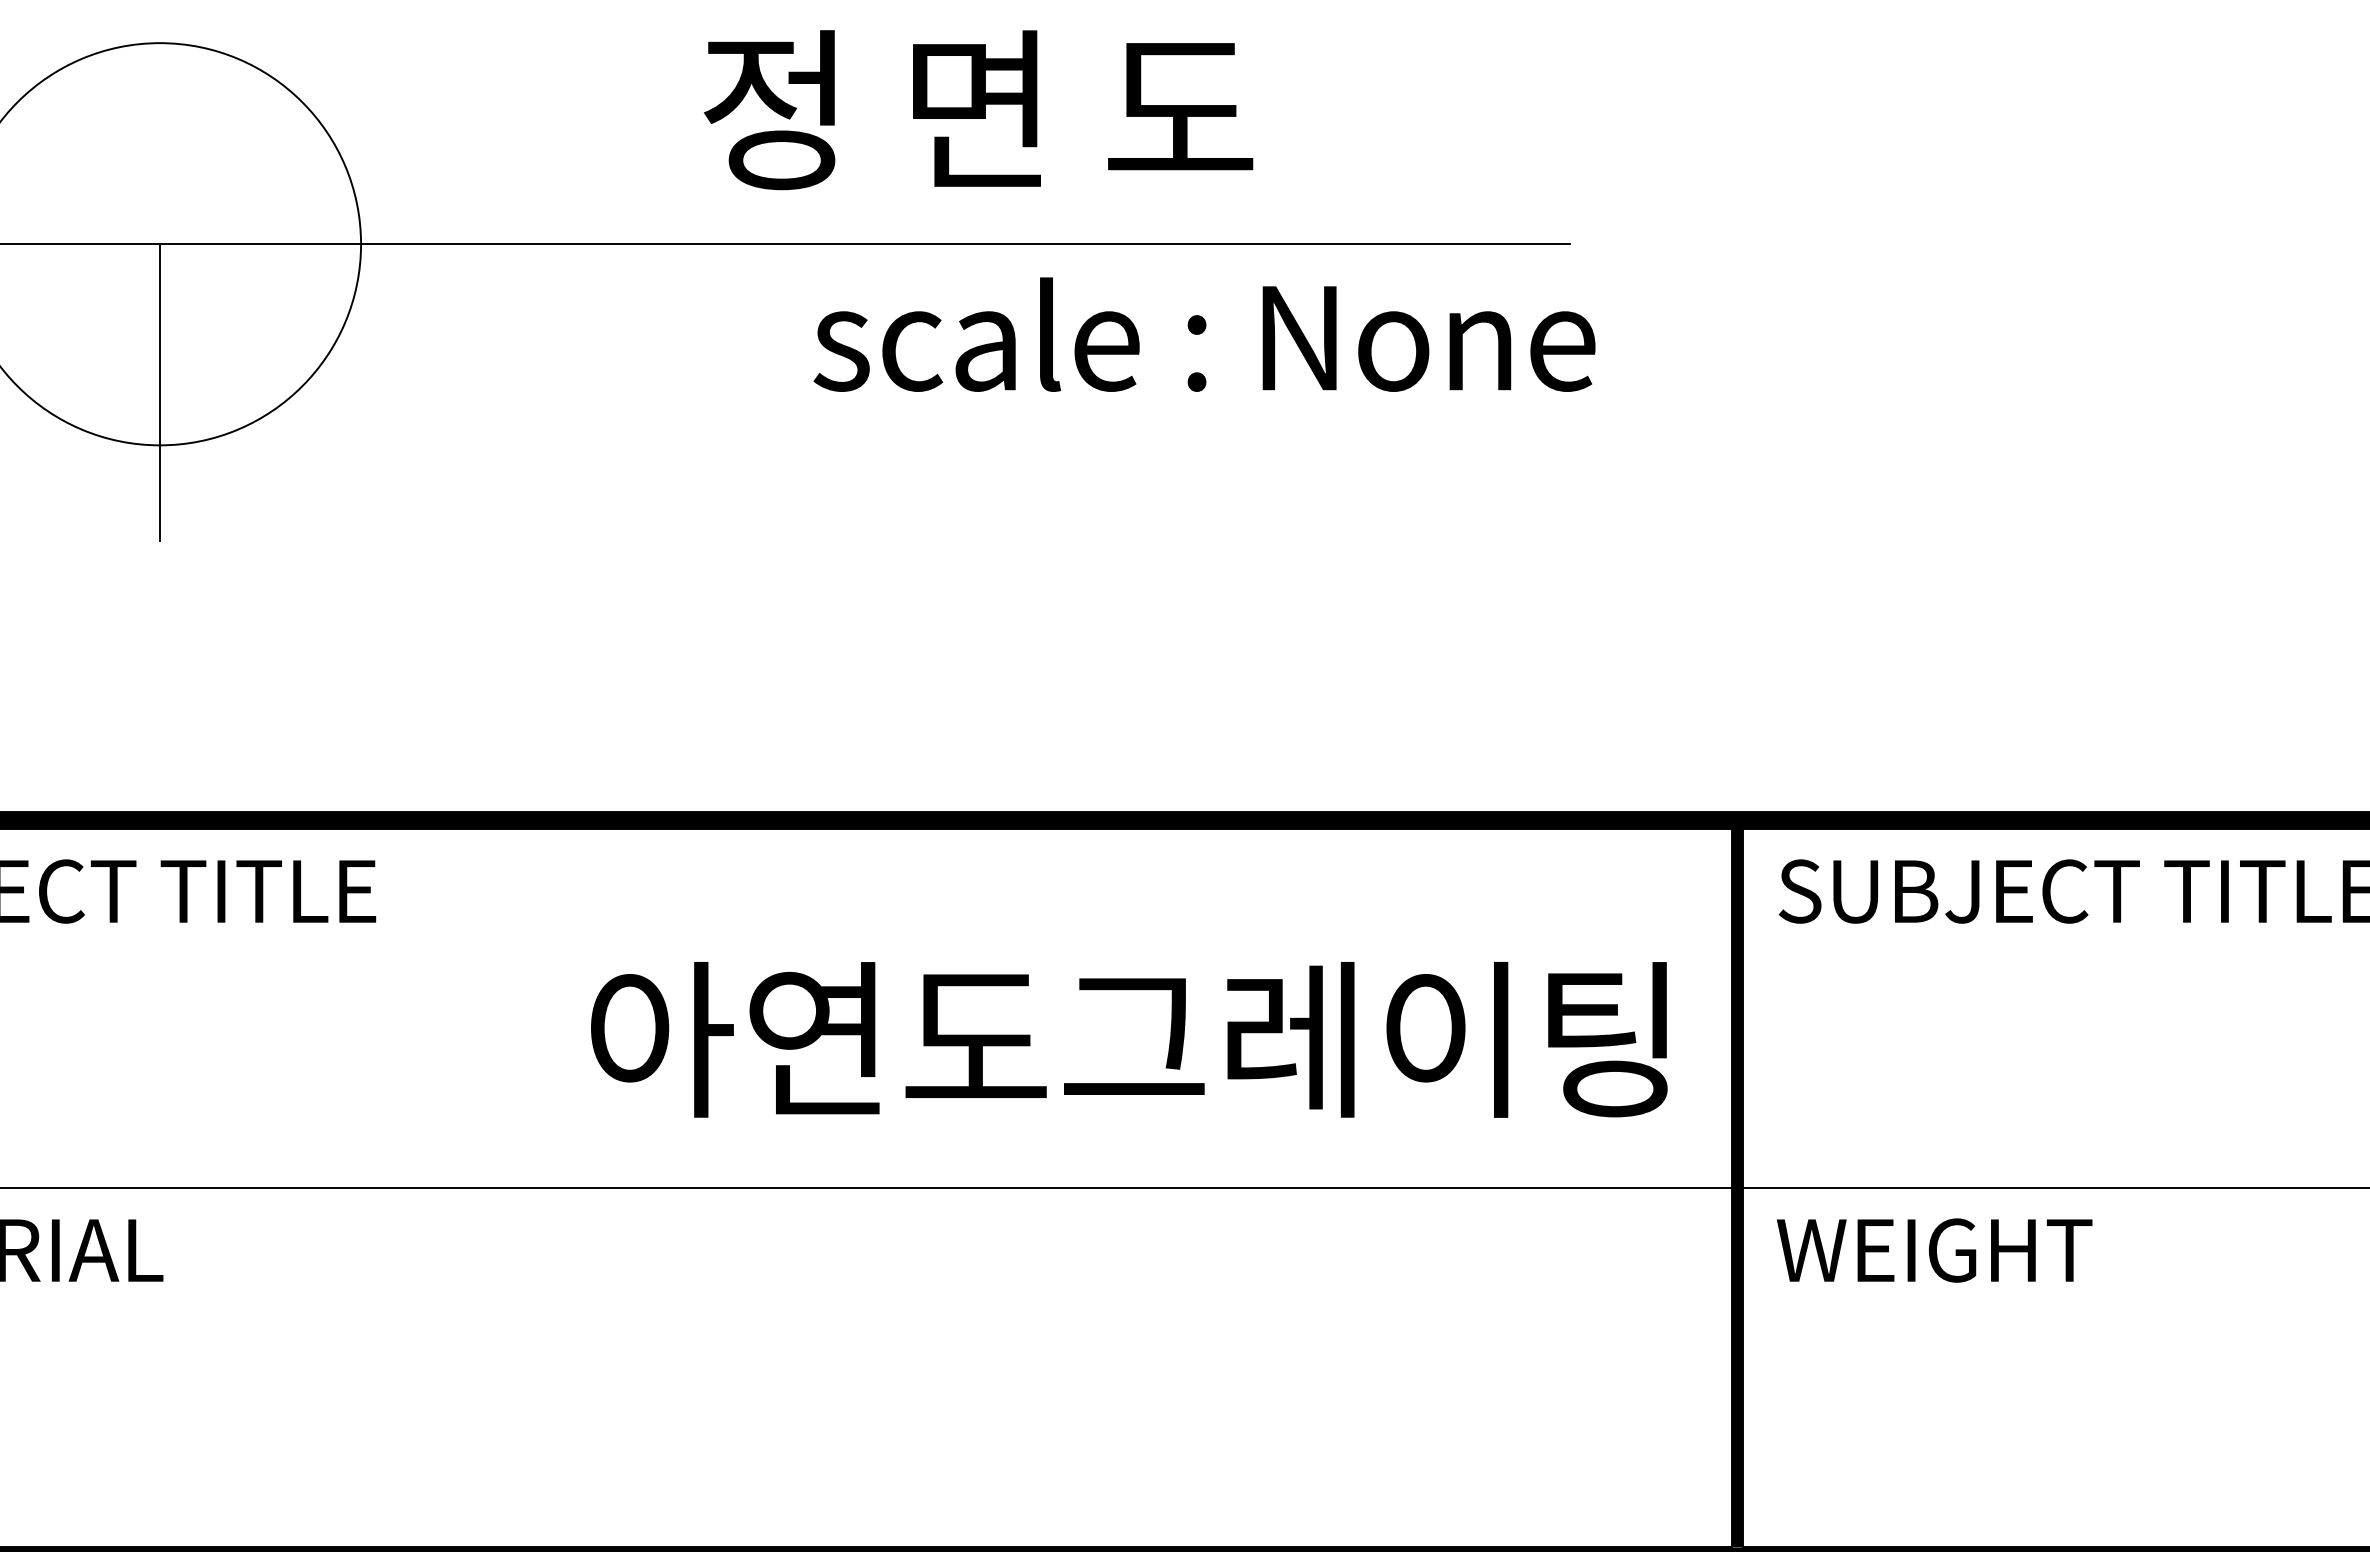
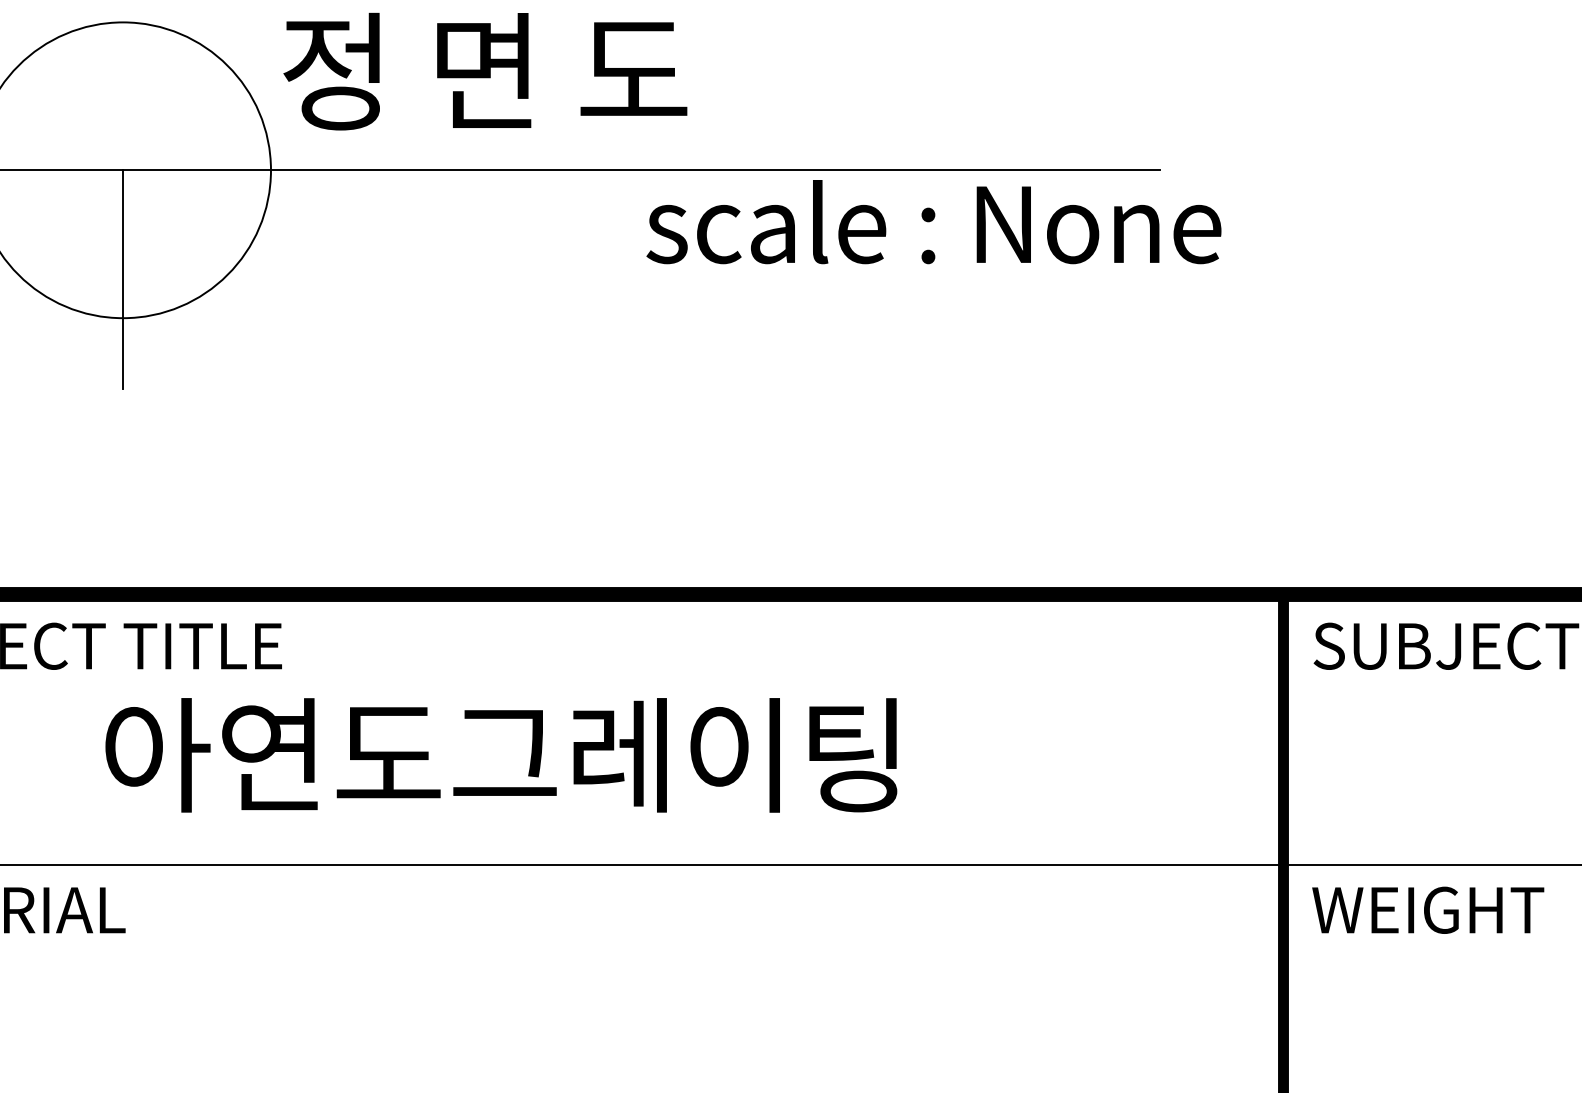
text: (978, 110) -> (485, 71), moved
text: (1204, 334) -> (933, 221), moved
text: (1129, 1039) -> (501, 755), moved

